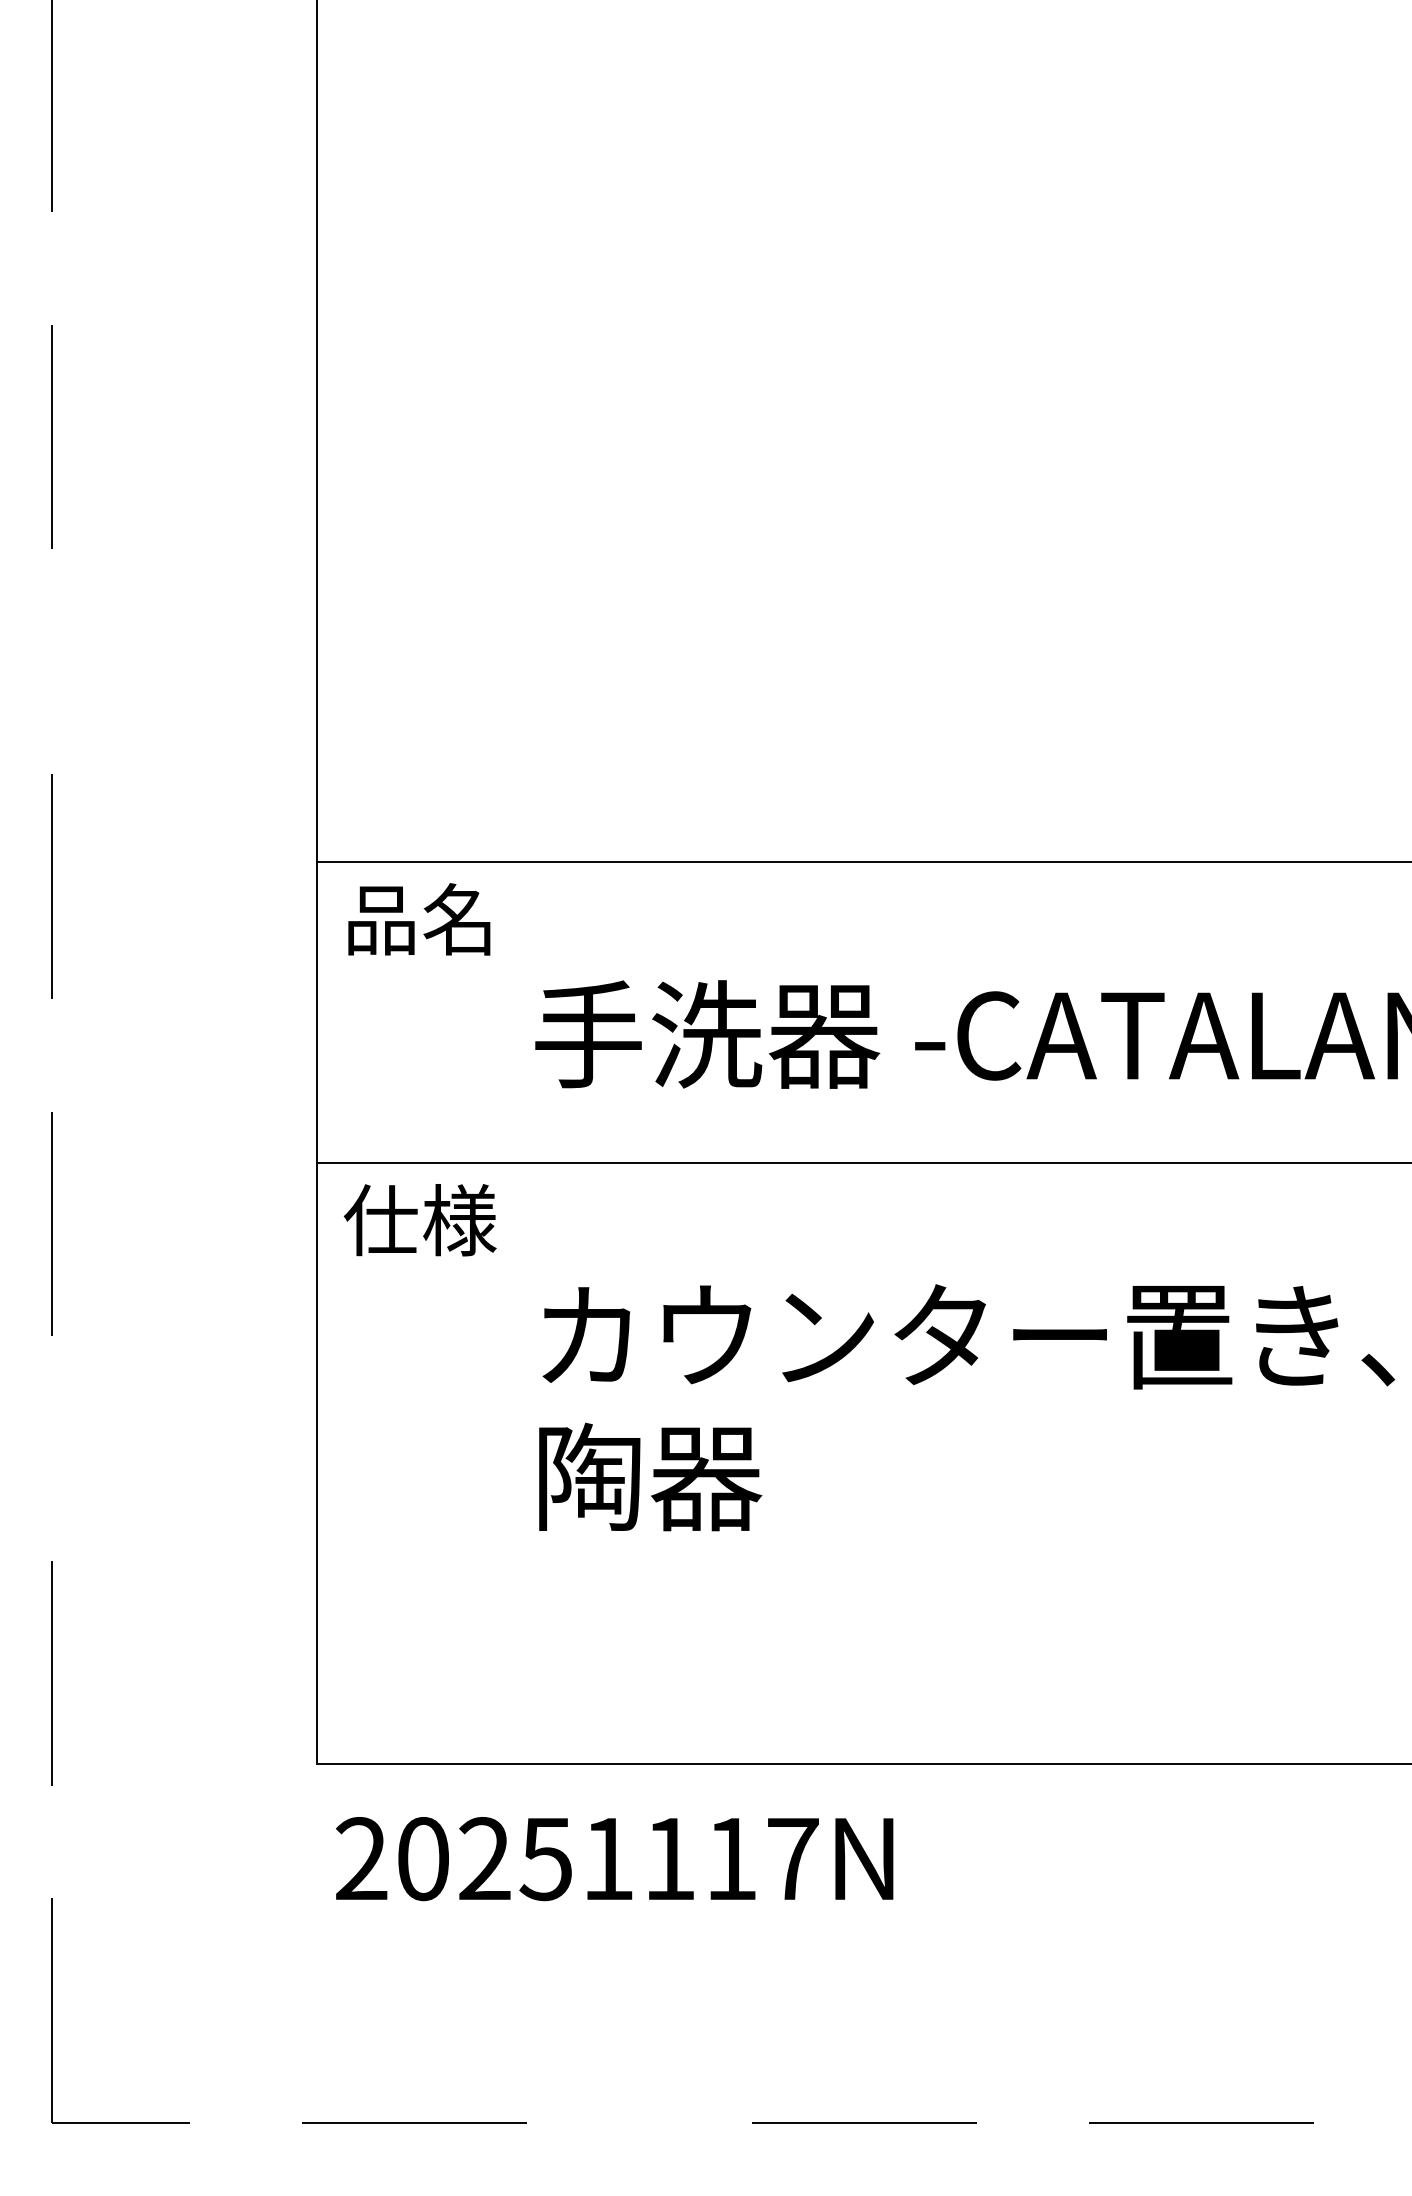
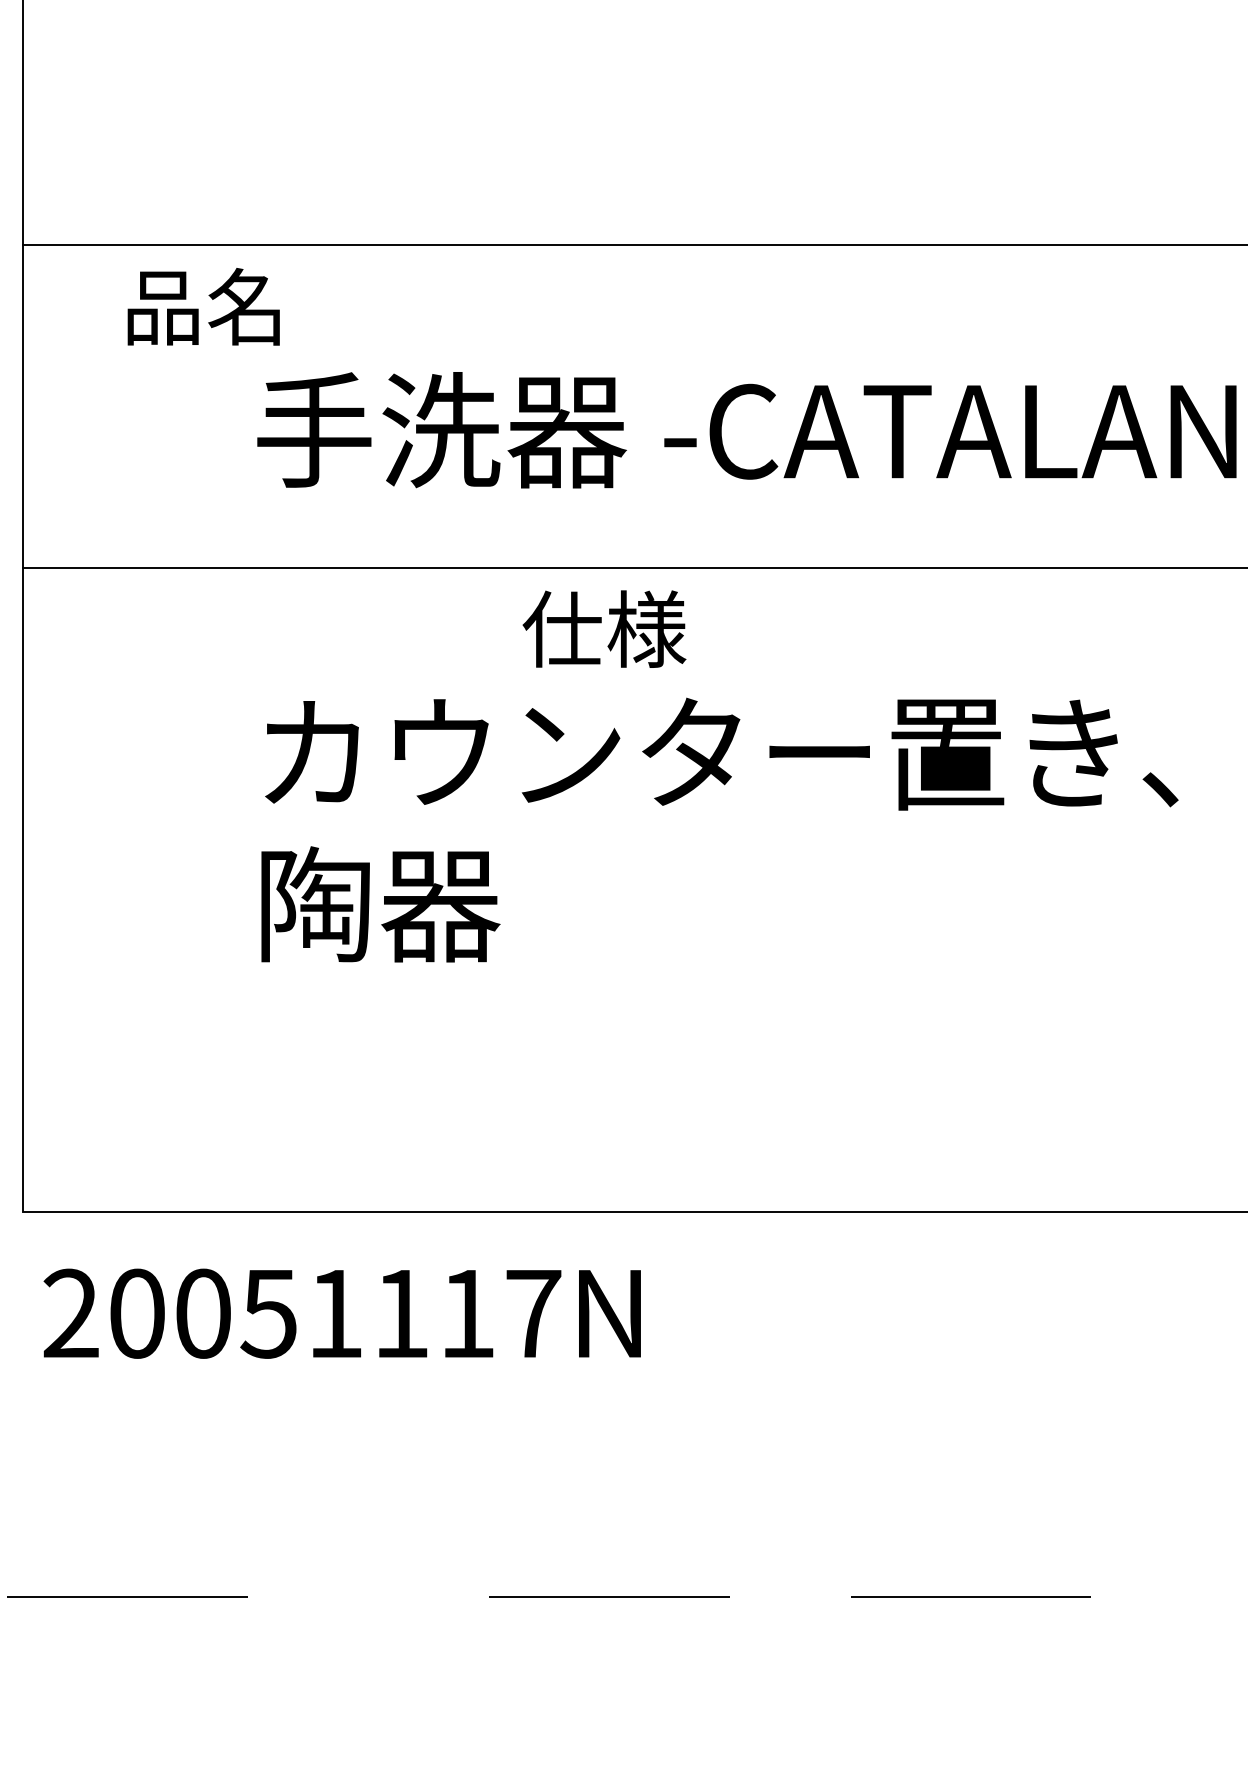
text: (419, 919) -> (203, 306), moved
text: (419, 1220) -> (603, 629), moved
text: (484, 1859) -> (202, 1314), 20251117N -> 20051117N

